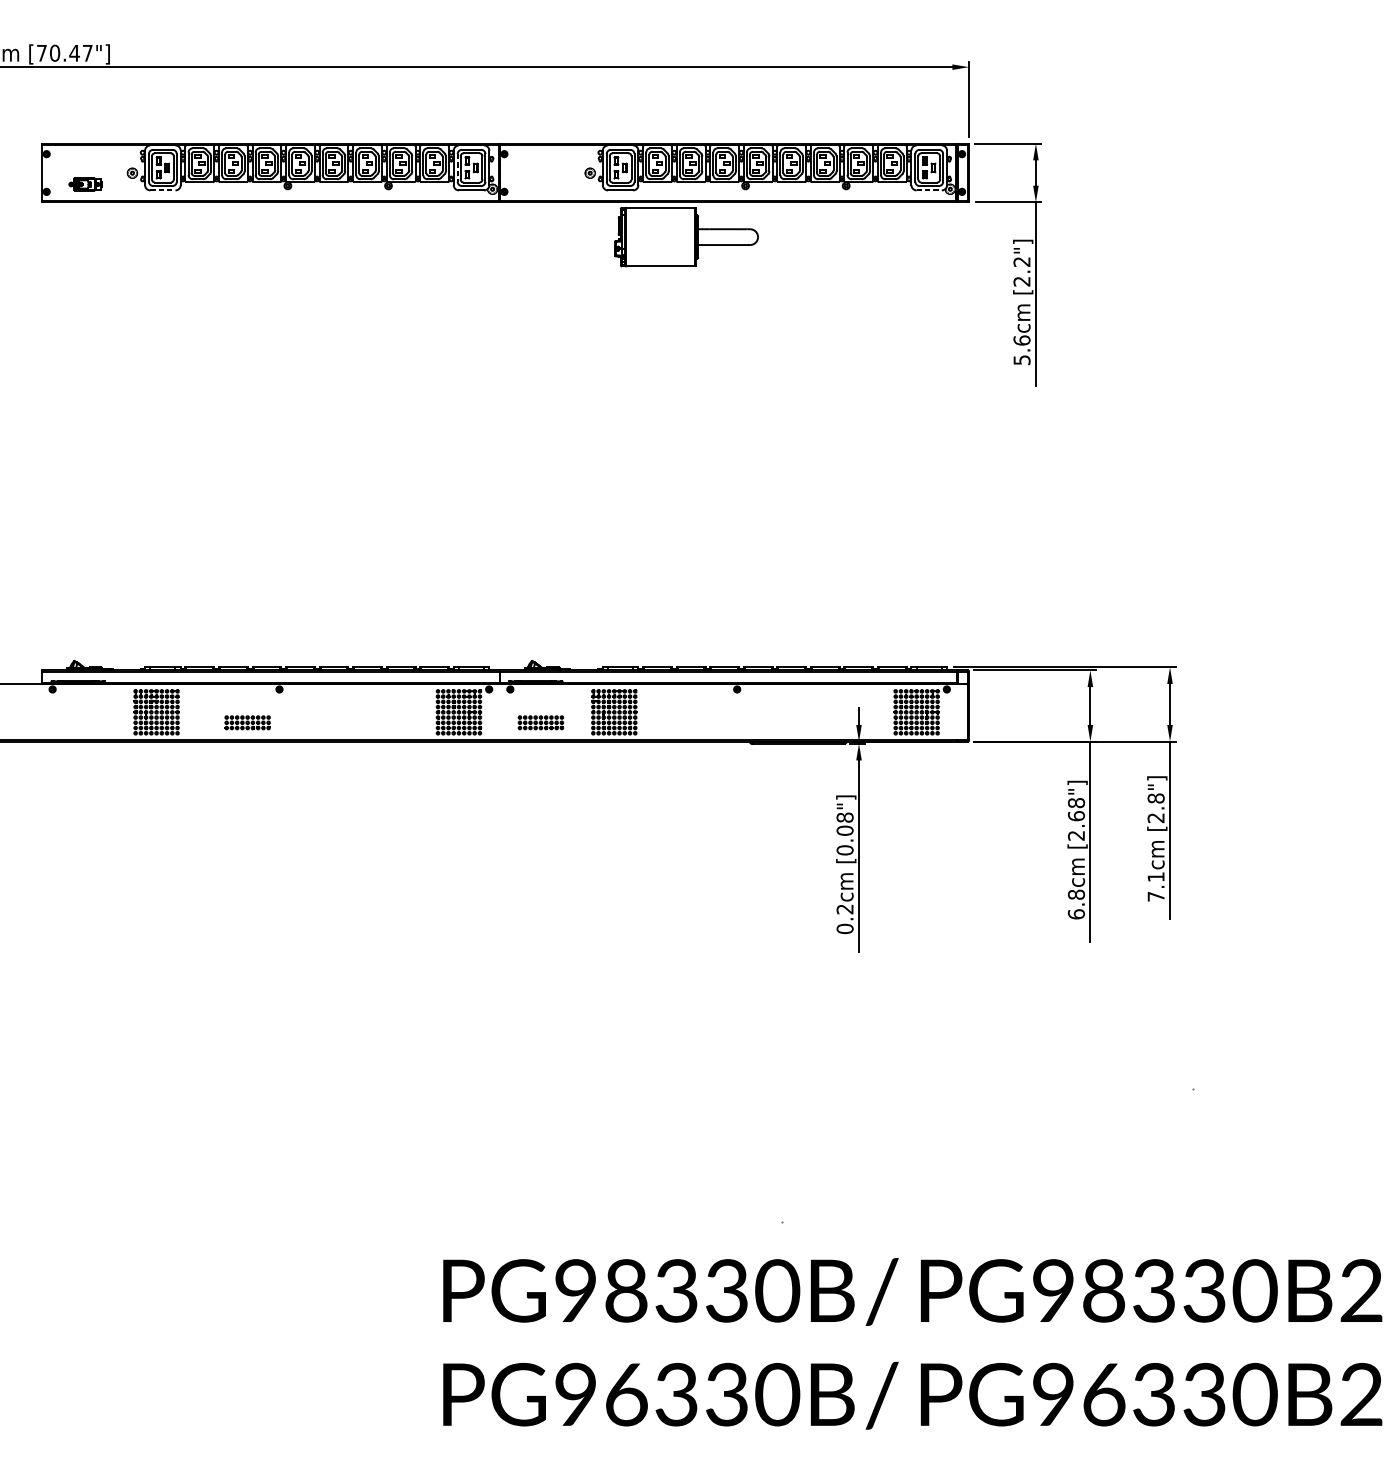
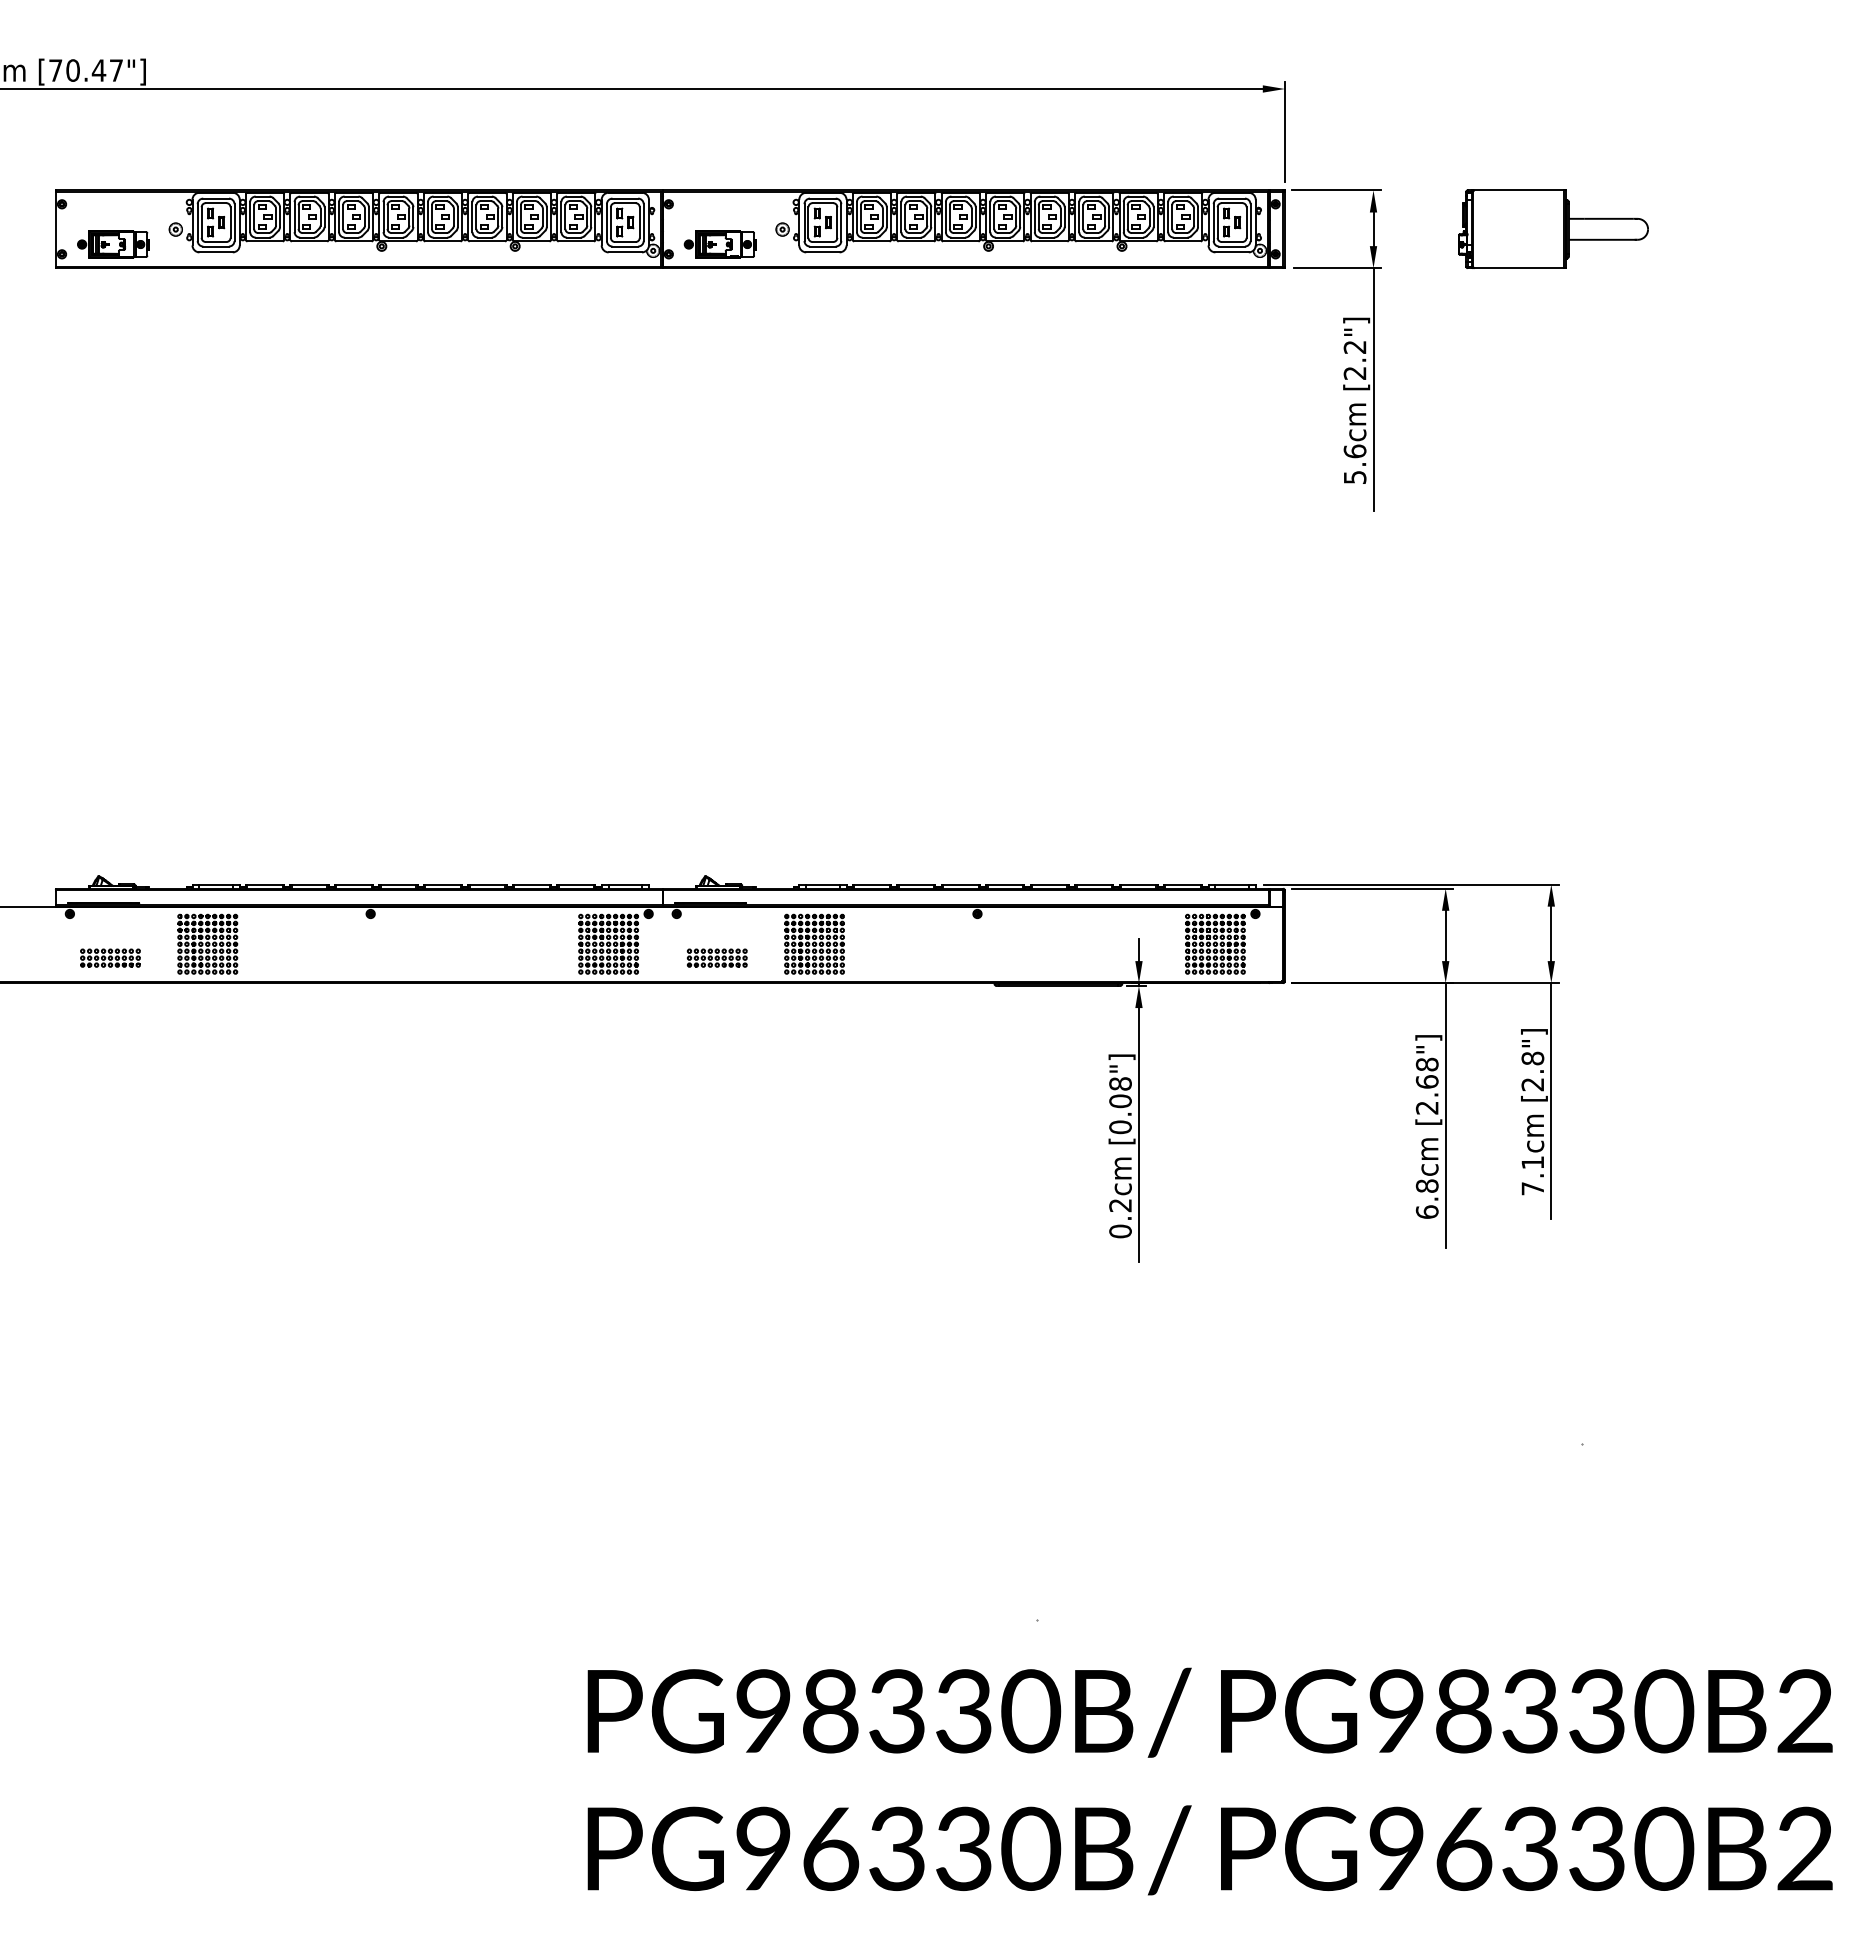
line: (457, 168) -> (606, 223), dashed -> solid
part: (85, 184) -> (113, 244), size x1.67
part: (542, 184) -> (719, 244), added
line: (163, 190) -> (216, 252), dashed -> solid
line: (929, 190) -> (1232, 252), dashed -> solid
part: (686, 236) -> (1553, 228), moved
part: (247, 722) -> (110, 957), moved

